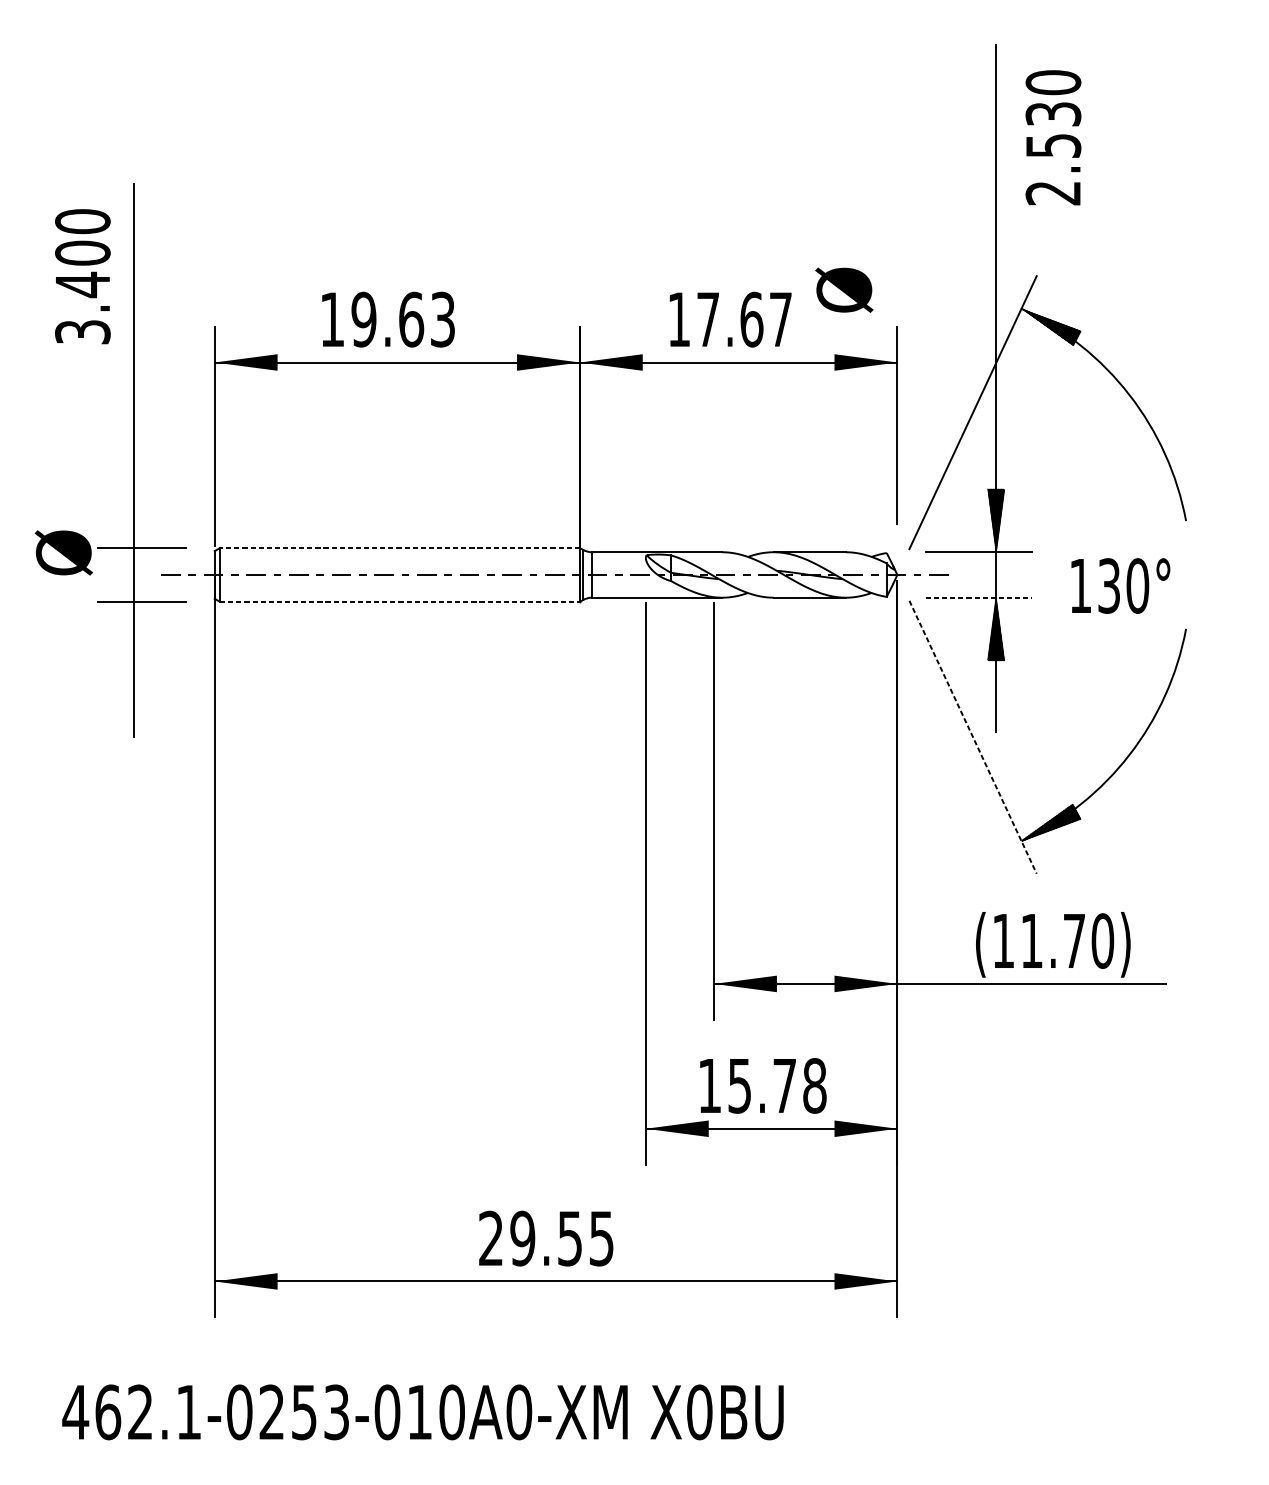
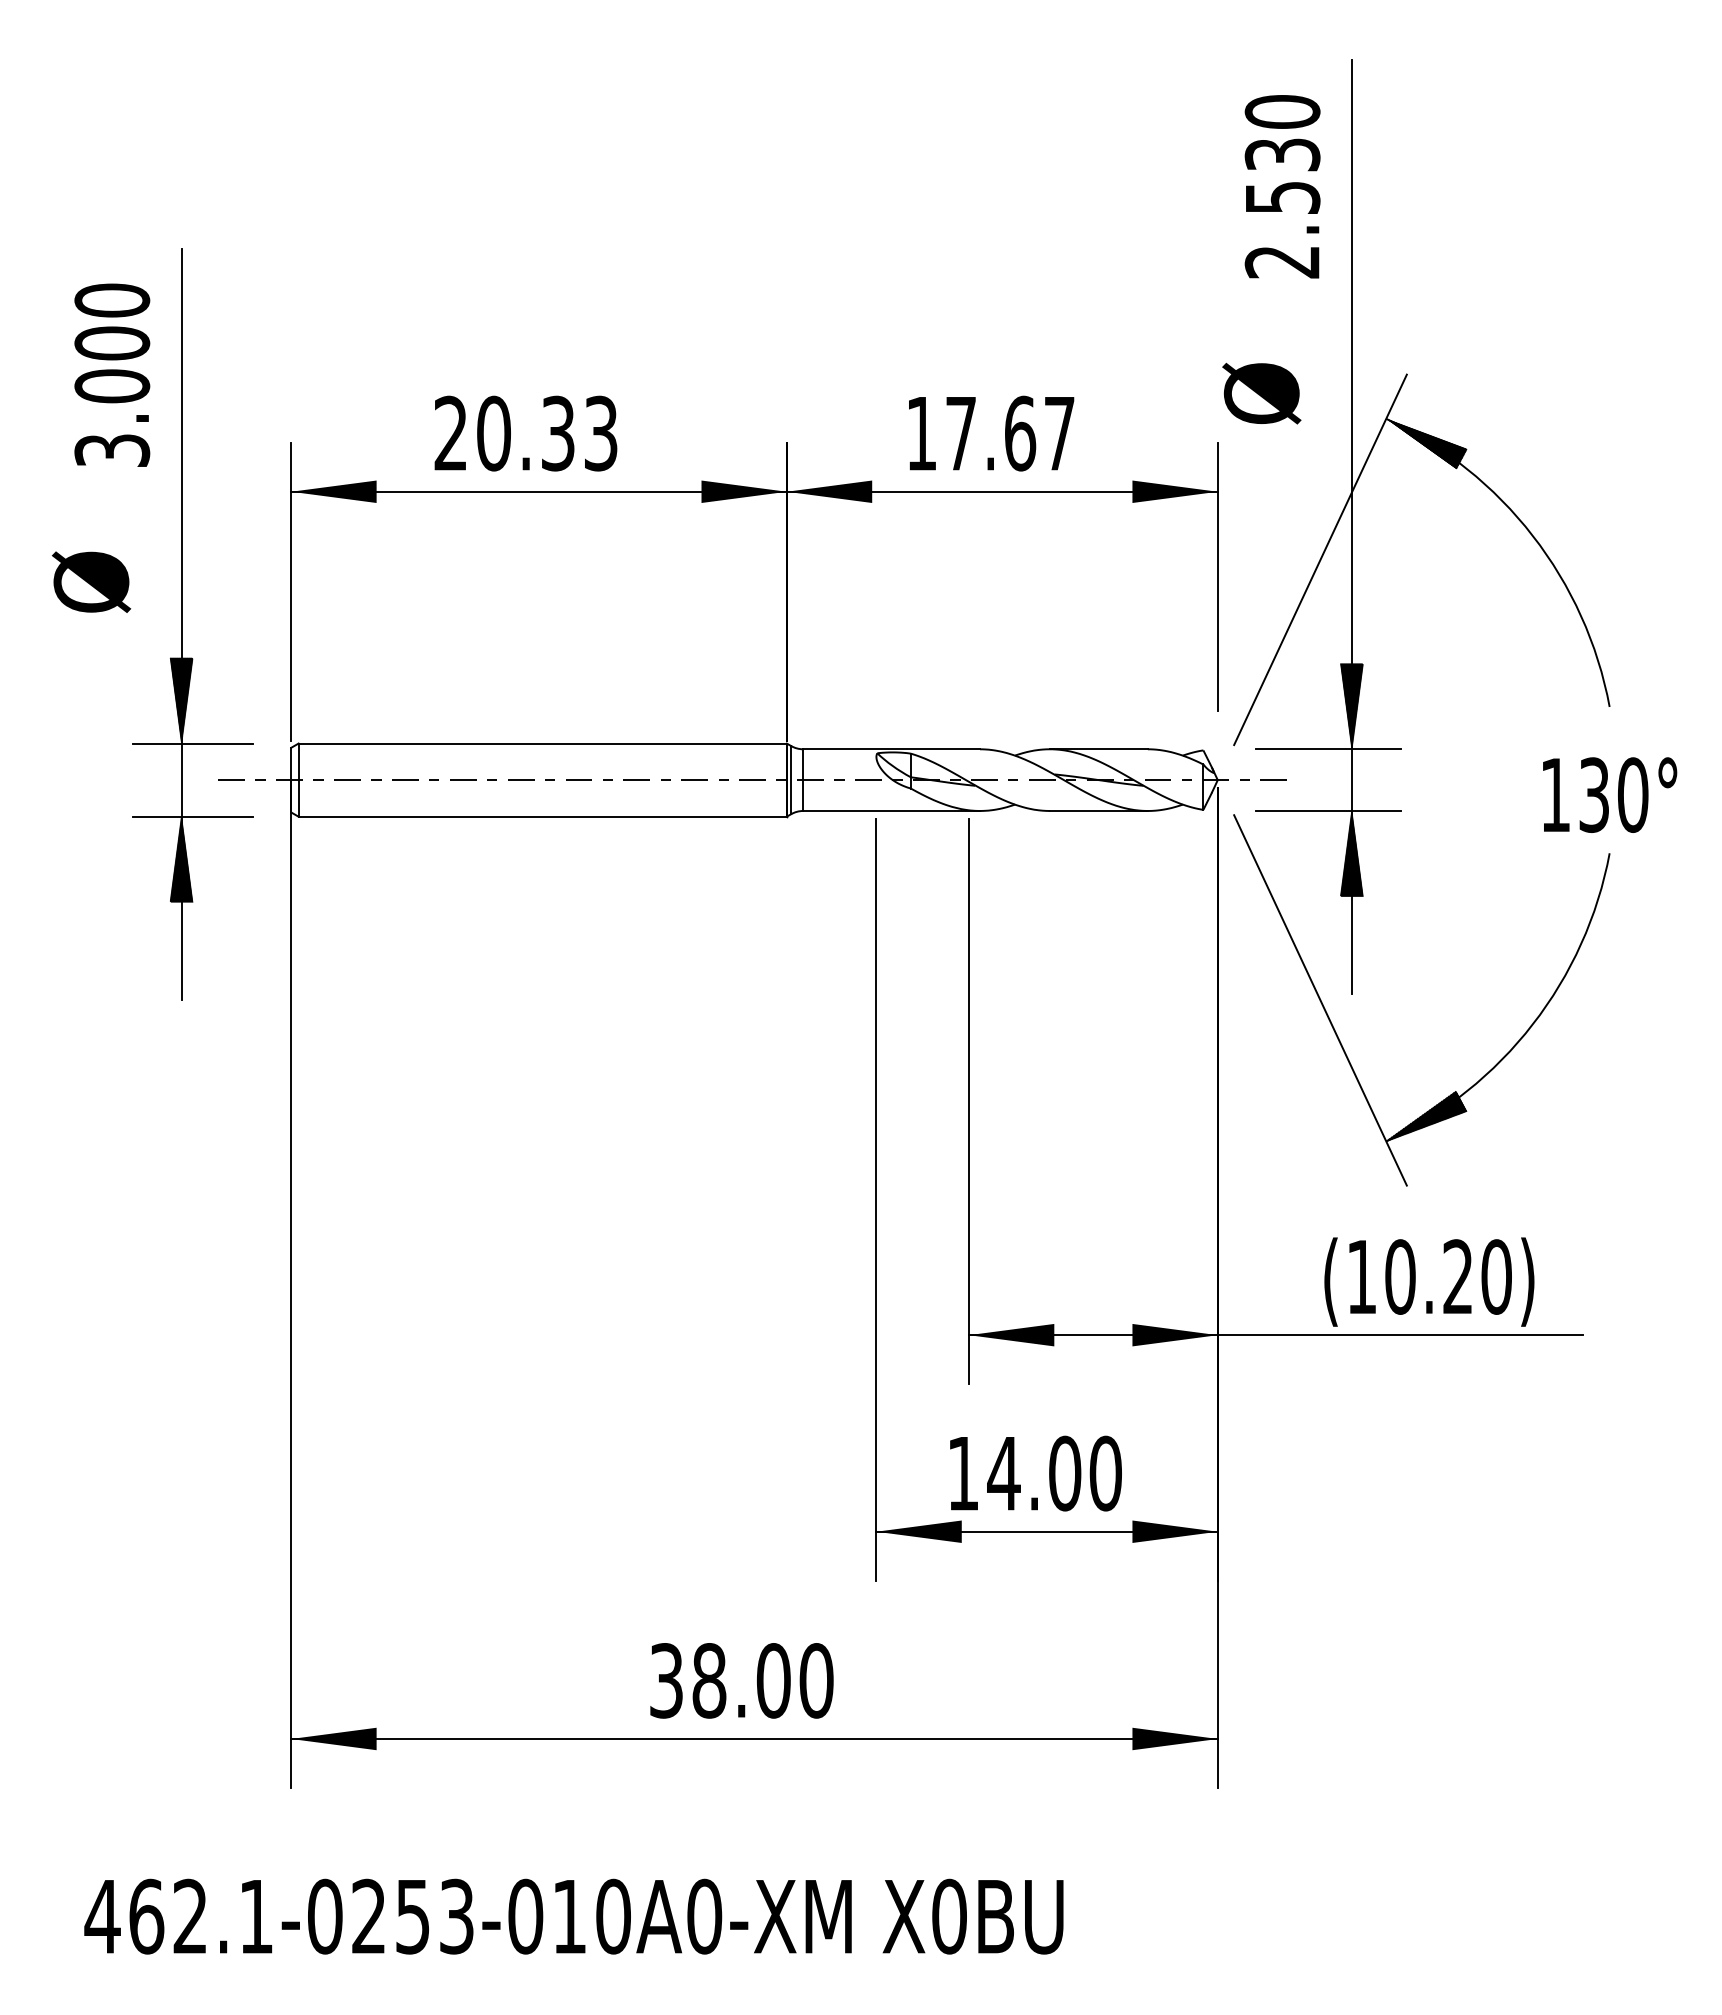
text: (1053, 137) -> (1282, 186), moved
text: (83, 284) -> (112, 386), 3.400 -> 3.000
text: (844, 290) -> (1261, 393), moved
text: (371, 319) -> (504, 433), 19.63 -> 20.33
hatch: (133, 516) -> (181, 700), added
line: (399, 547) -> (542, 743), dashed -> solid
text: (63, 552) -> (91, 581), moved
text: (1121, 585) -> (1610, 794), moved
line: (979, 597) -> (1329, 810), dashed -> solid
line: (400, 601) -> (543, 816), dashed -> solid
hatch: (133, 633) -> (181, 859), added
line: (973, 737) -> (1320, 1000), dashed -> solid
text: (1052, 940) -> (1428, 1276), (11.70) -> (10.20)
text: (777, 1085) -> (1054, 1473), 15.78 -> 14.00
text: (546, 1238) -> (741, 1680), 29.55 -> 38.00

